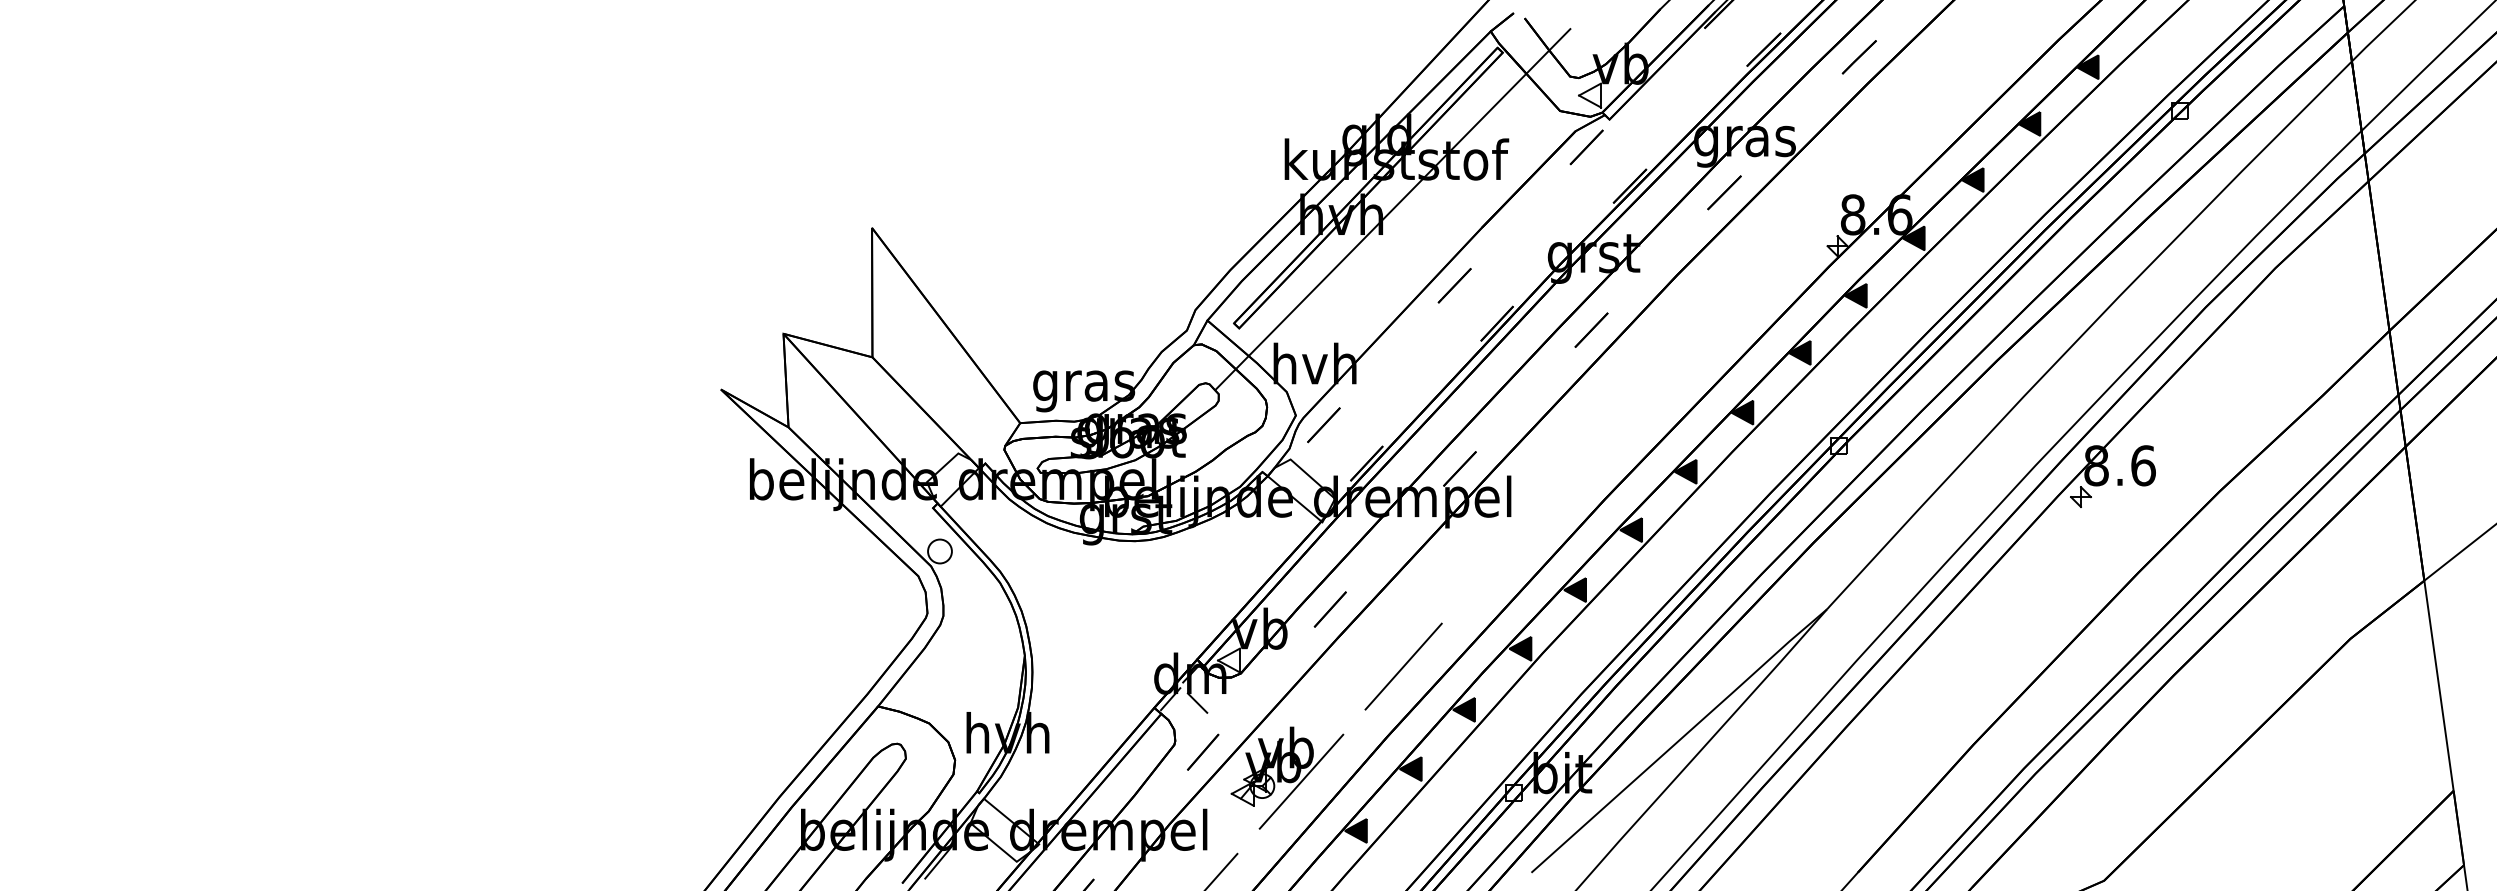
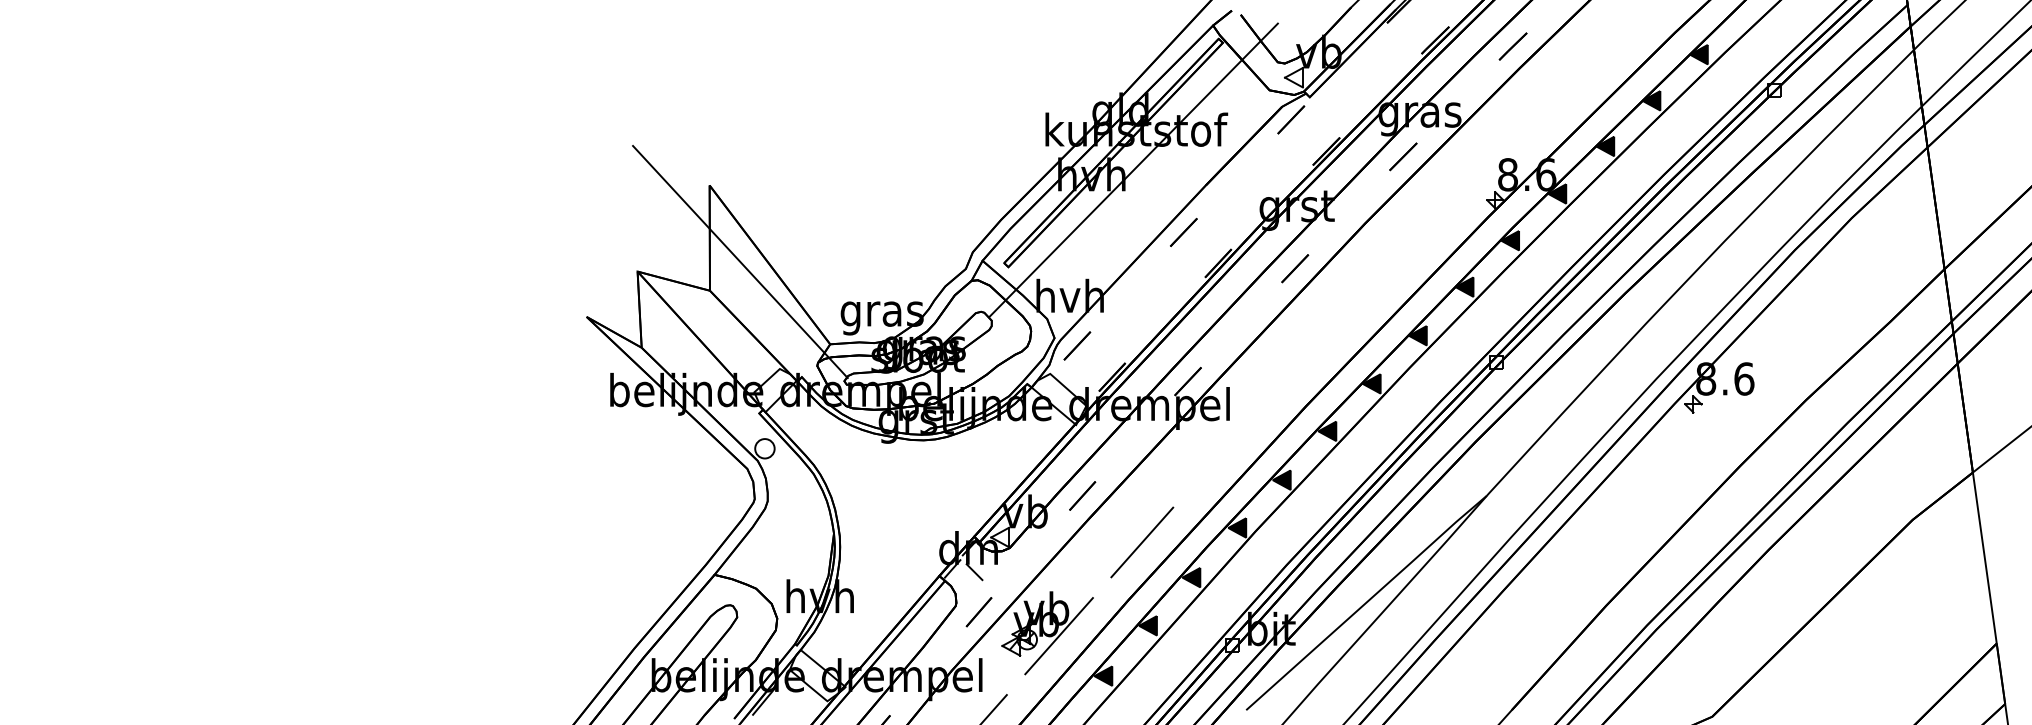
line: (909, 321) -> (740, 261), added

